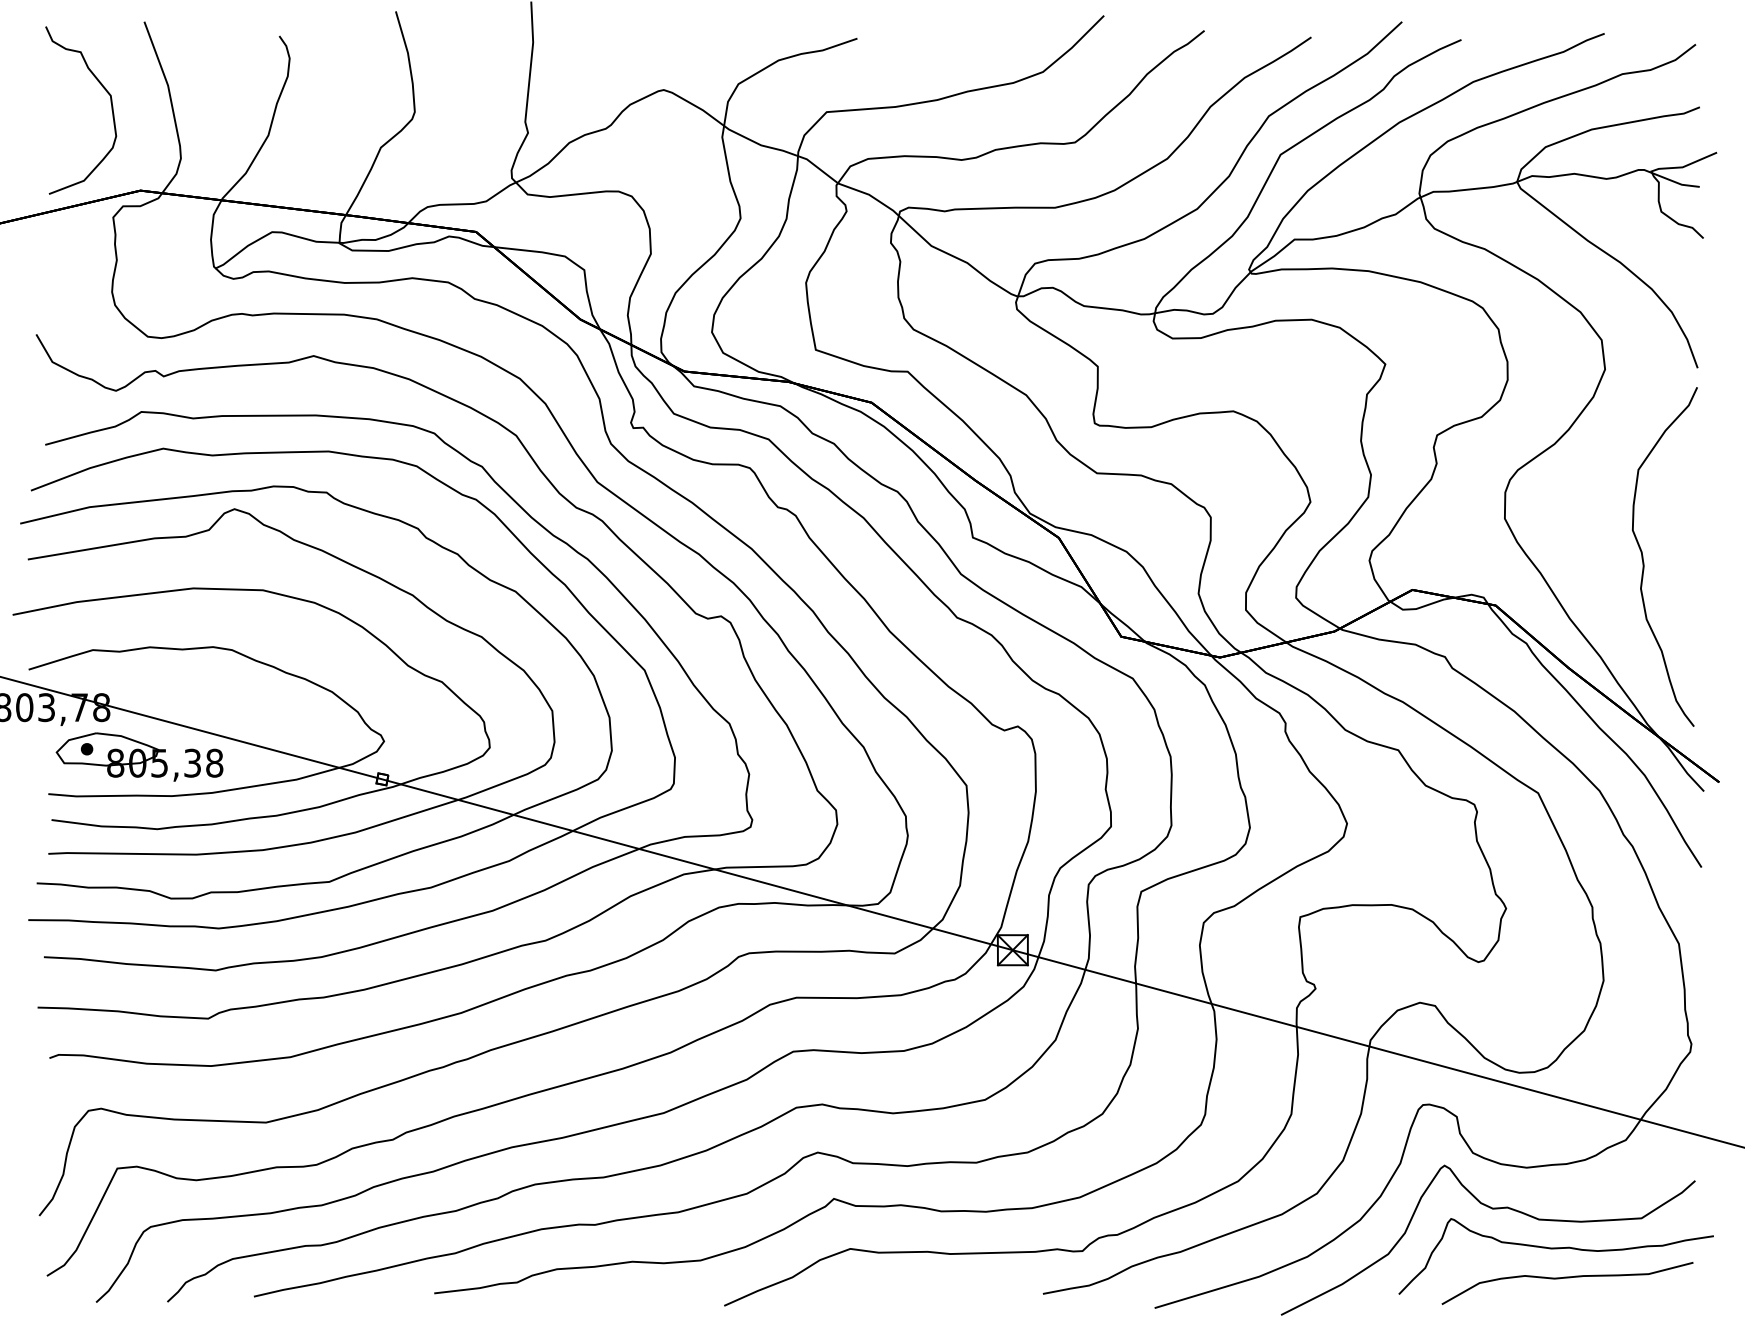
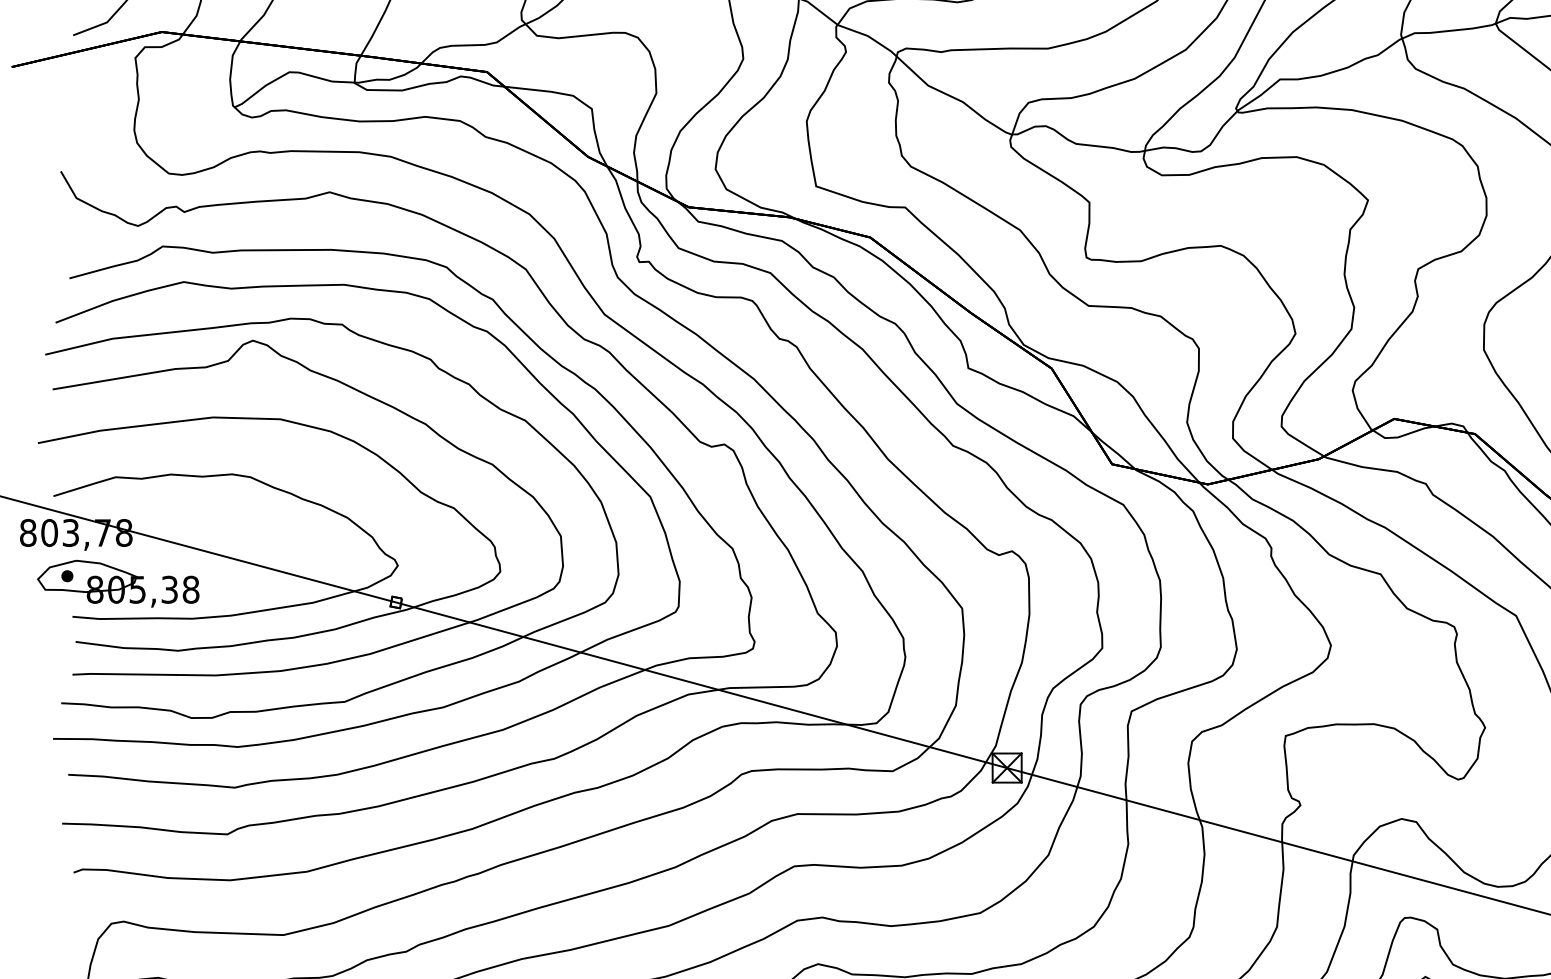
part: (139, 756) -> (118, 583), moved

